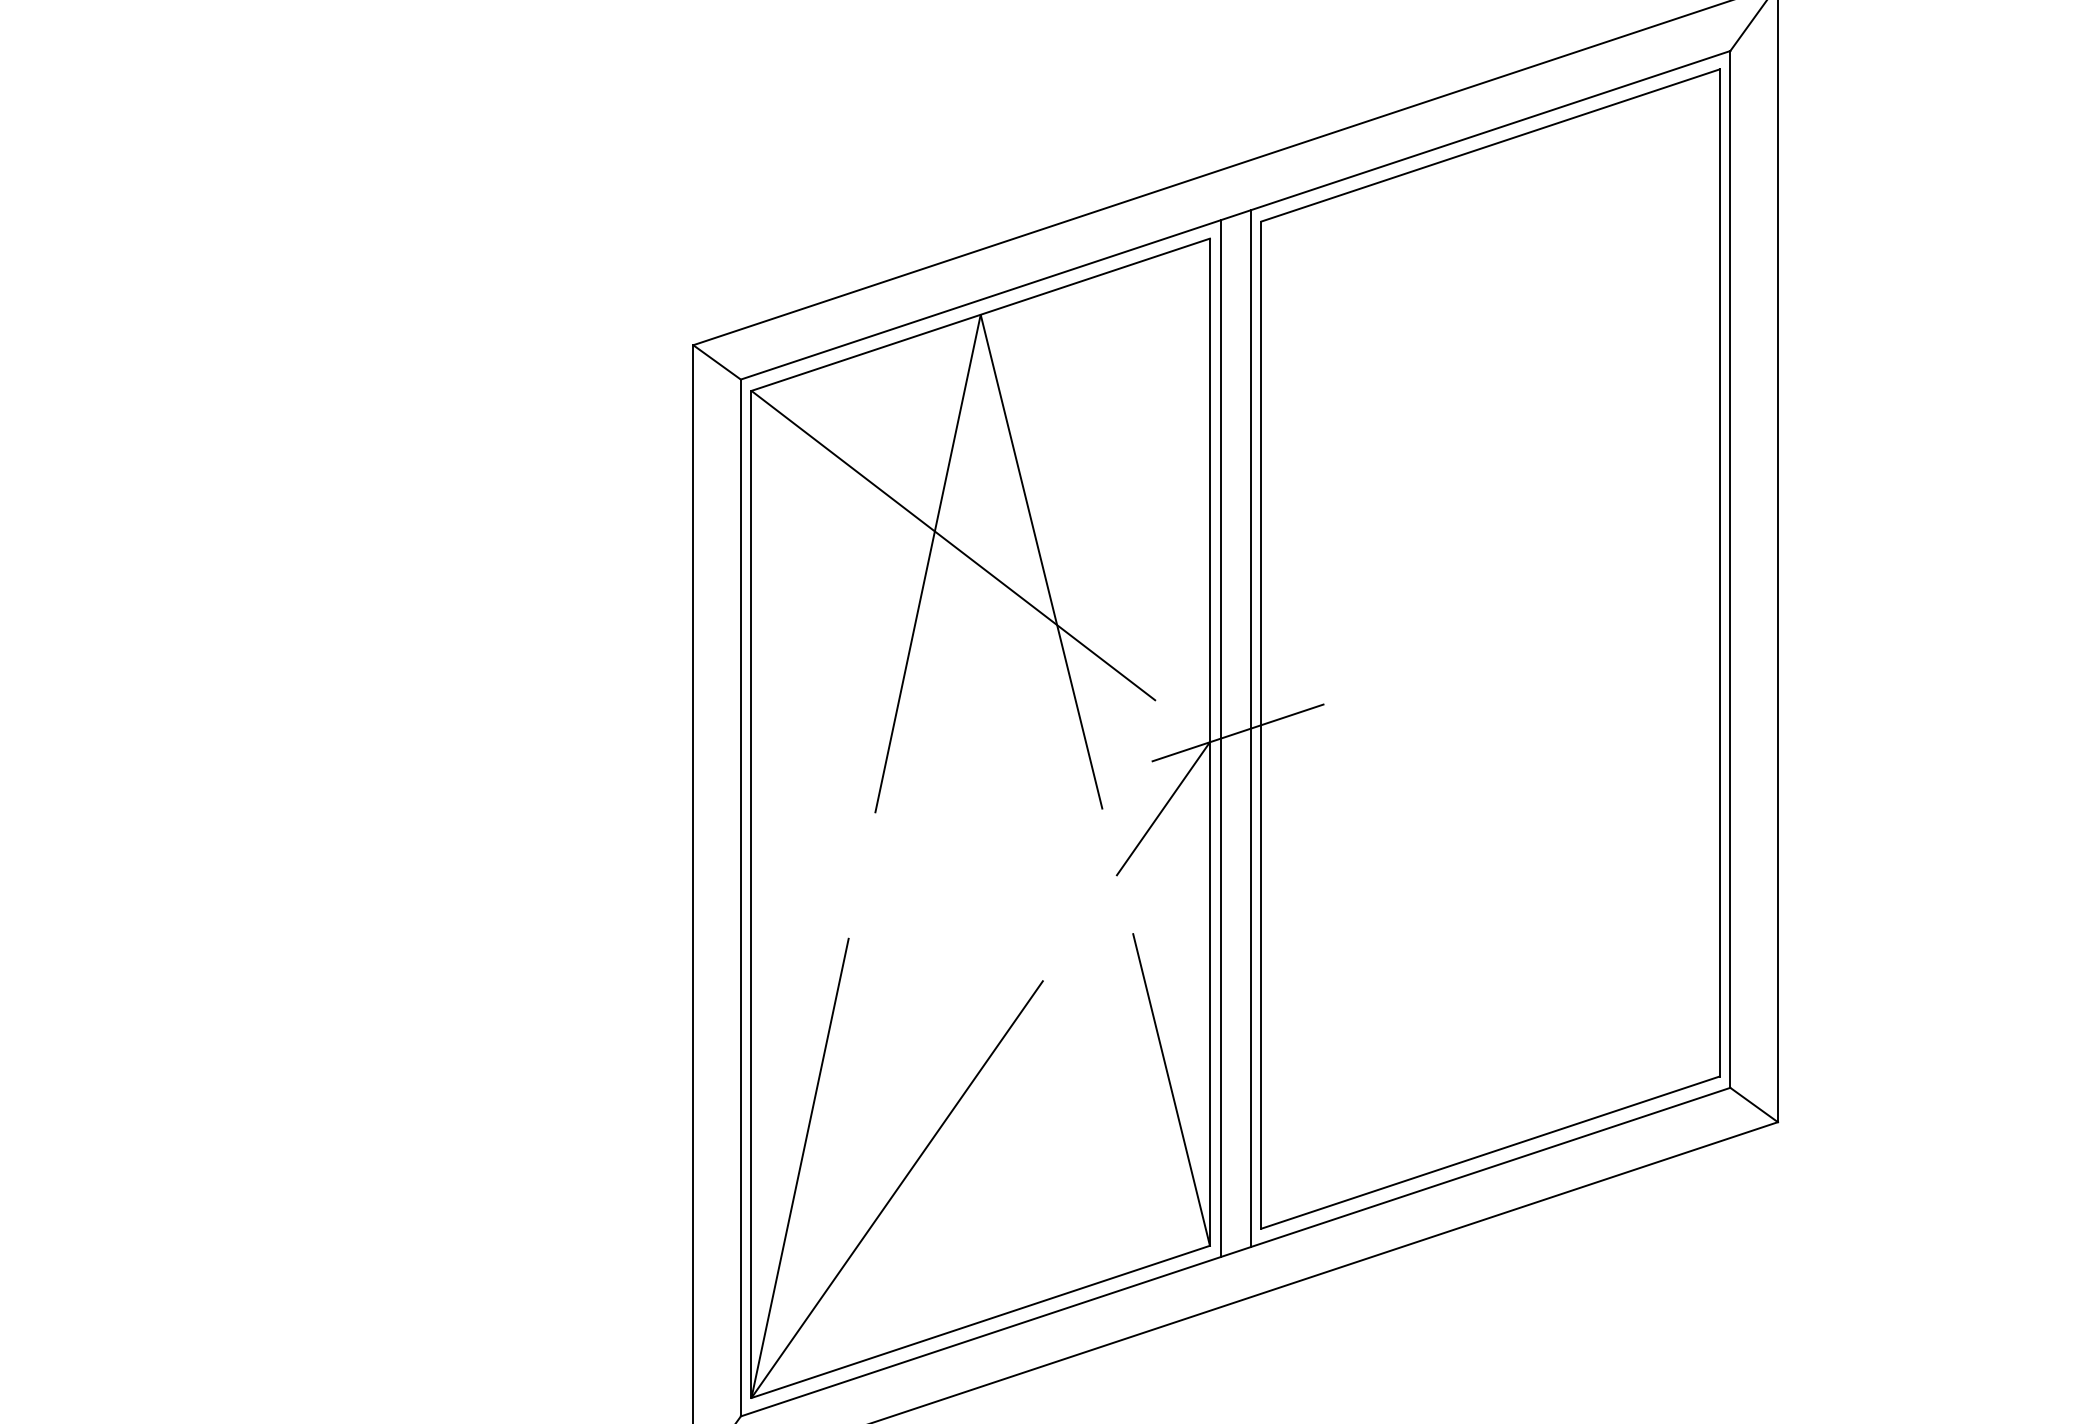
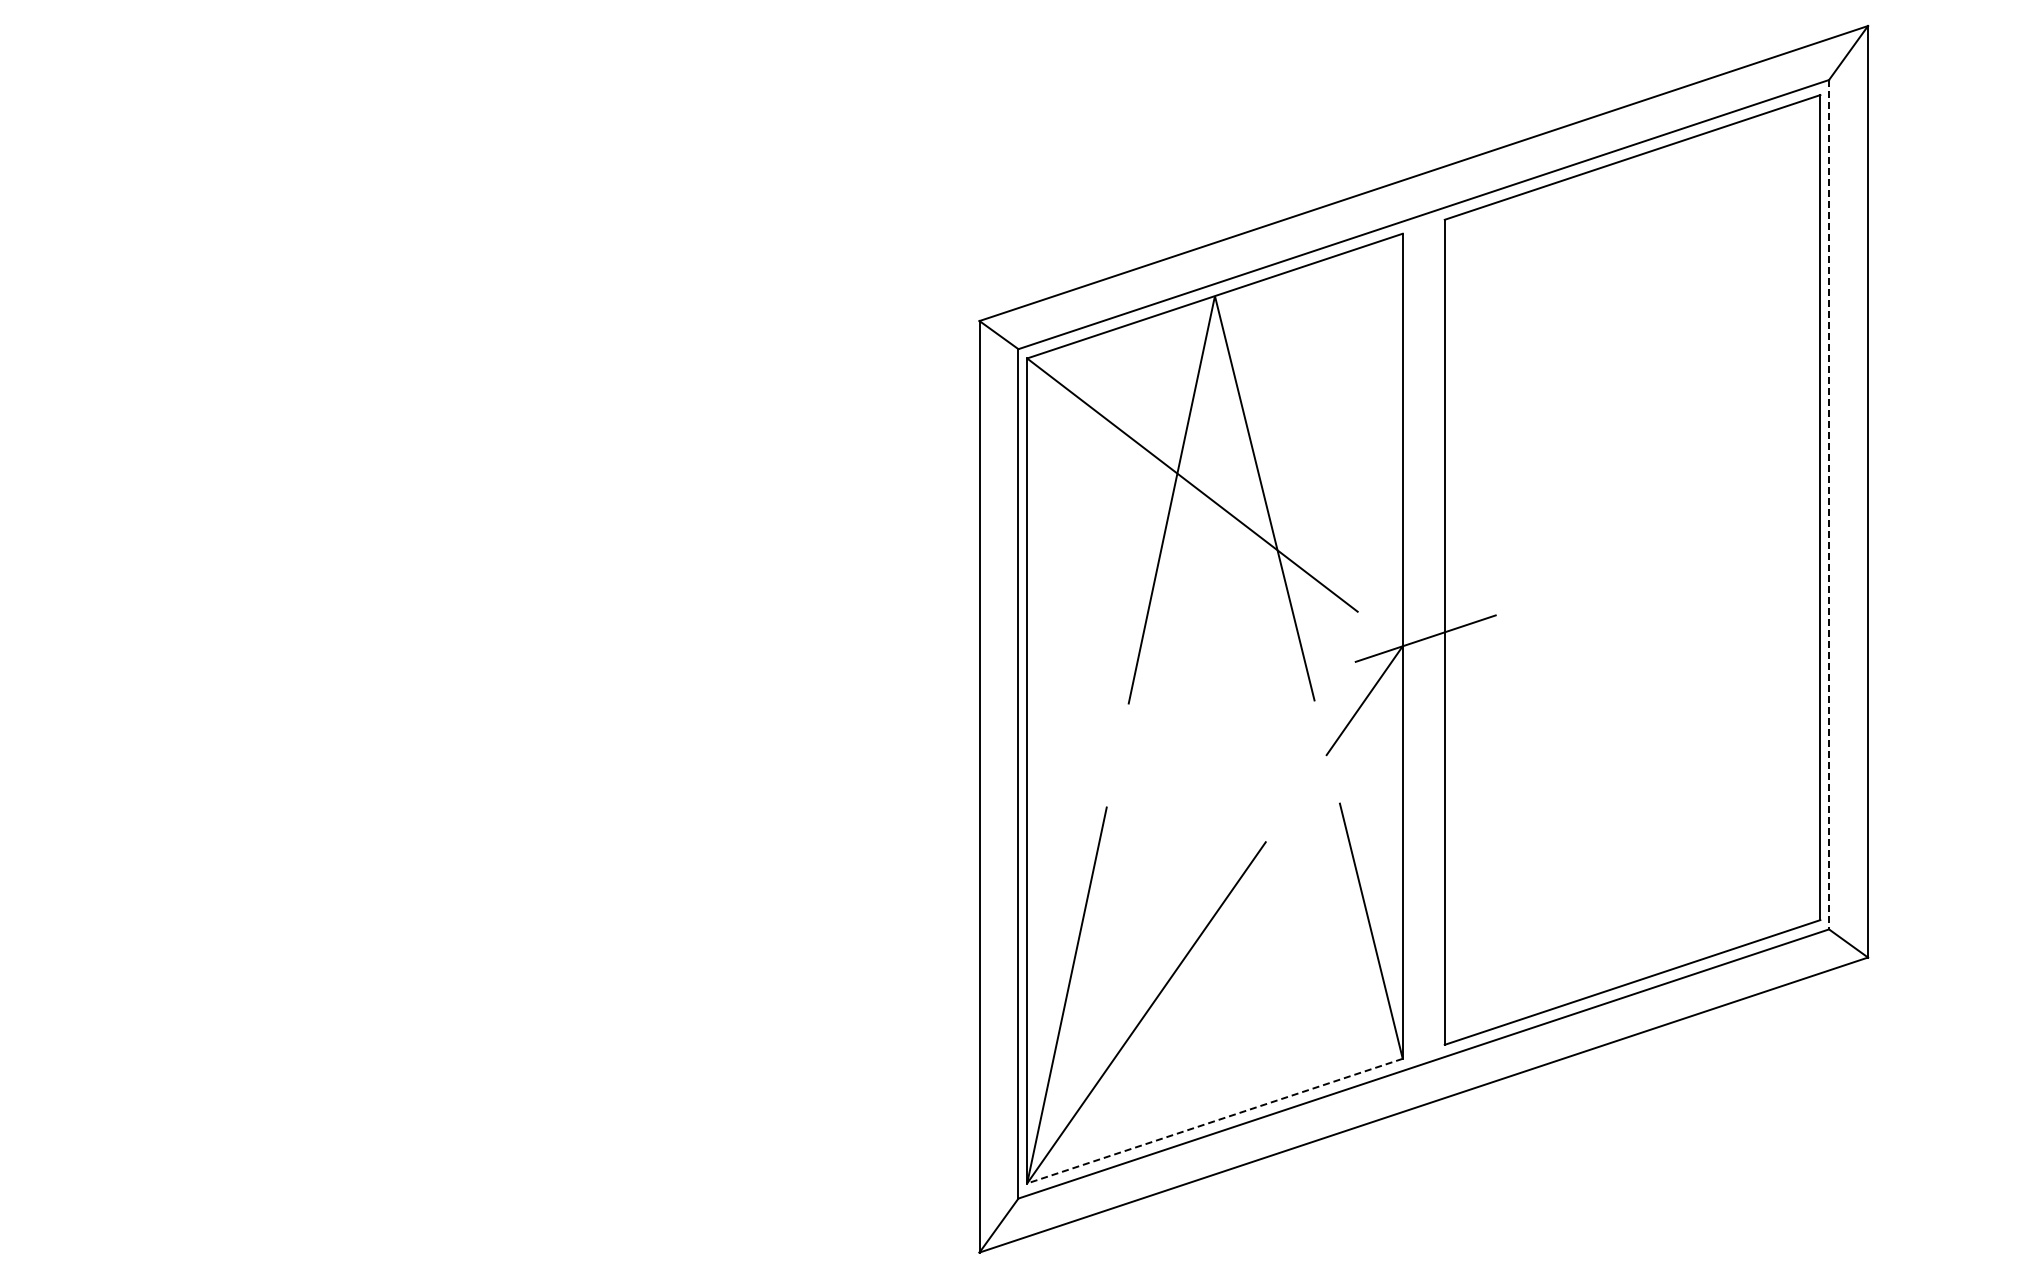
line: (1730, 569) -> (1829, 504), solid -> dashed
line: (1251, 727) -> (1436, 634), removed
line: (1220, 738) -> (1411, 643), removed
line: (980, 1322) -> (1214, 1121), solid -> dashed

